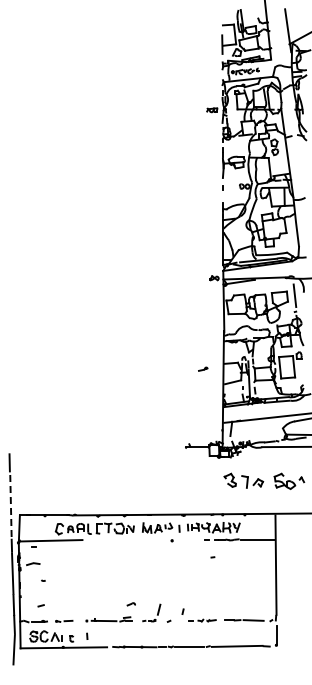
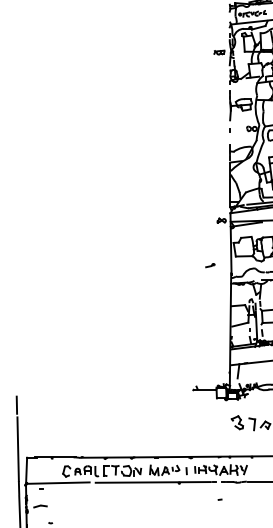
part: (203, 368) -> (210, 264), moved
line: (10, 506) -> (17, 448), dashed -> solid
line: (145, 539) -> (152, 481), added

